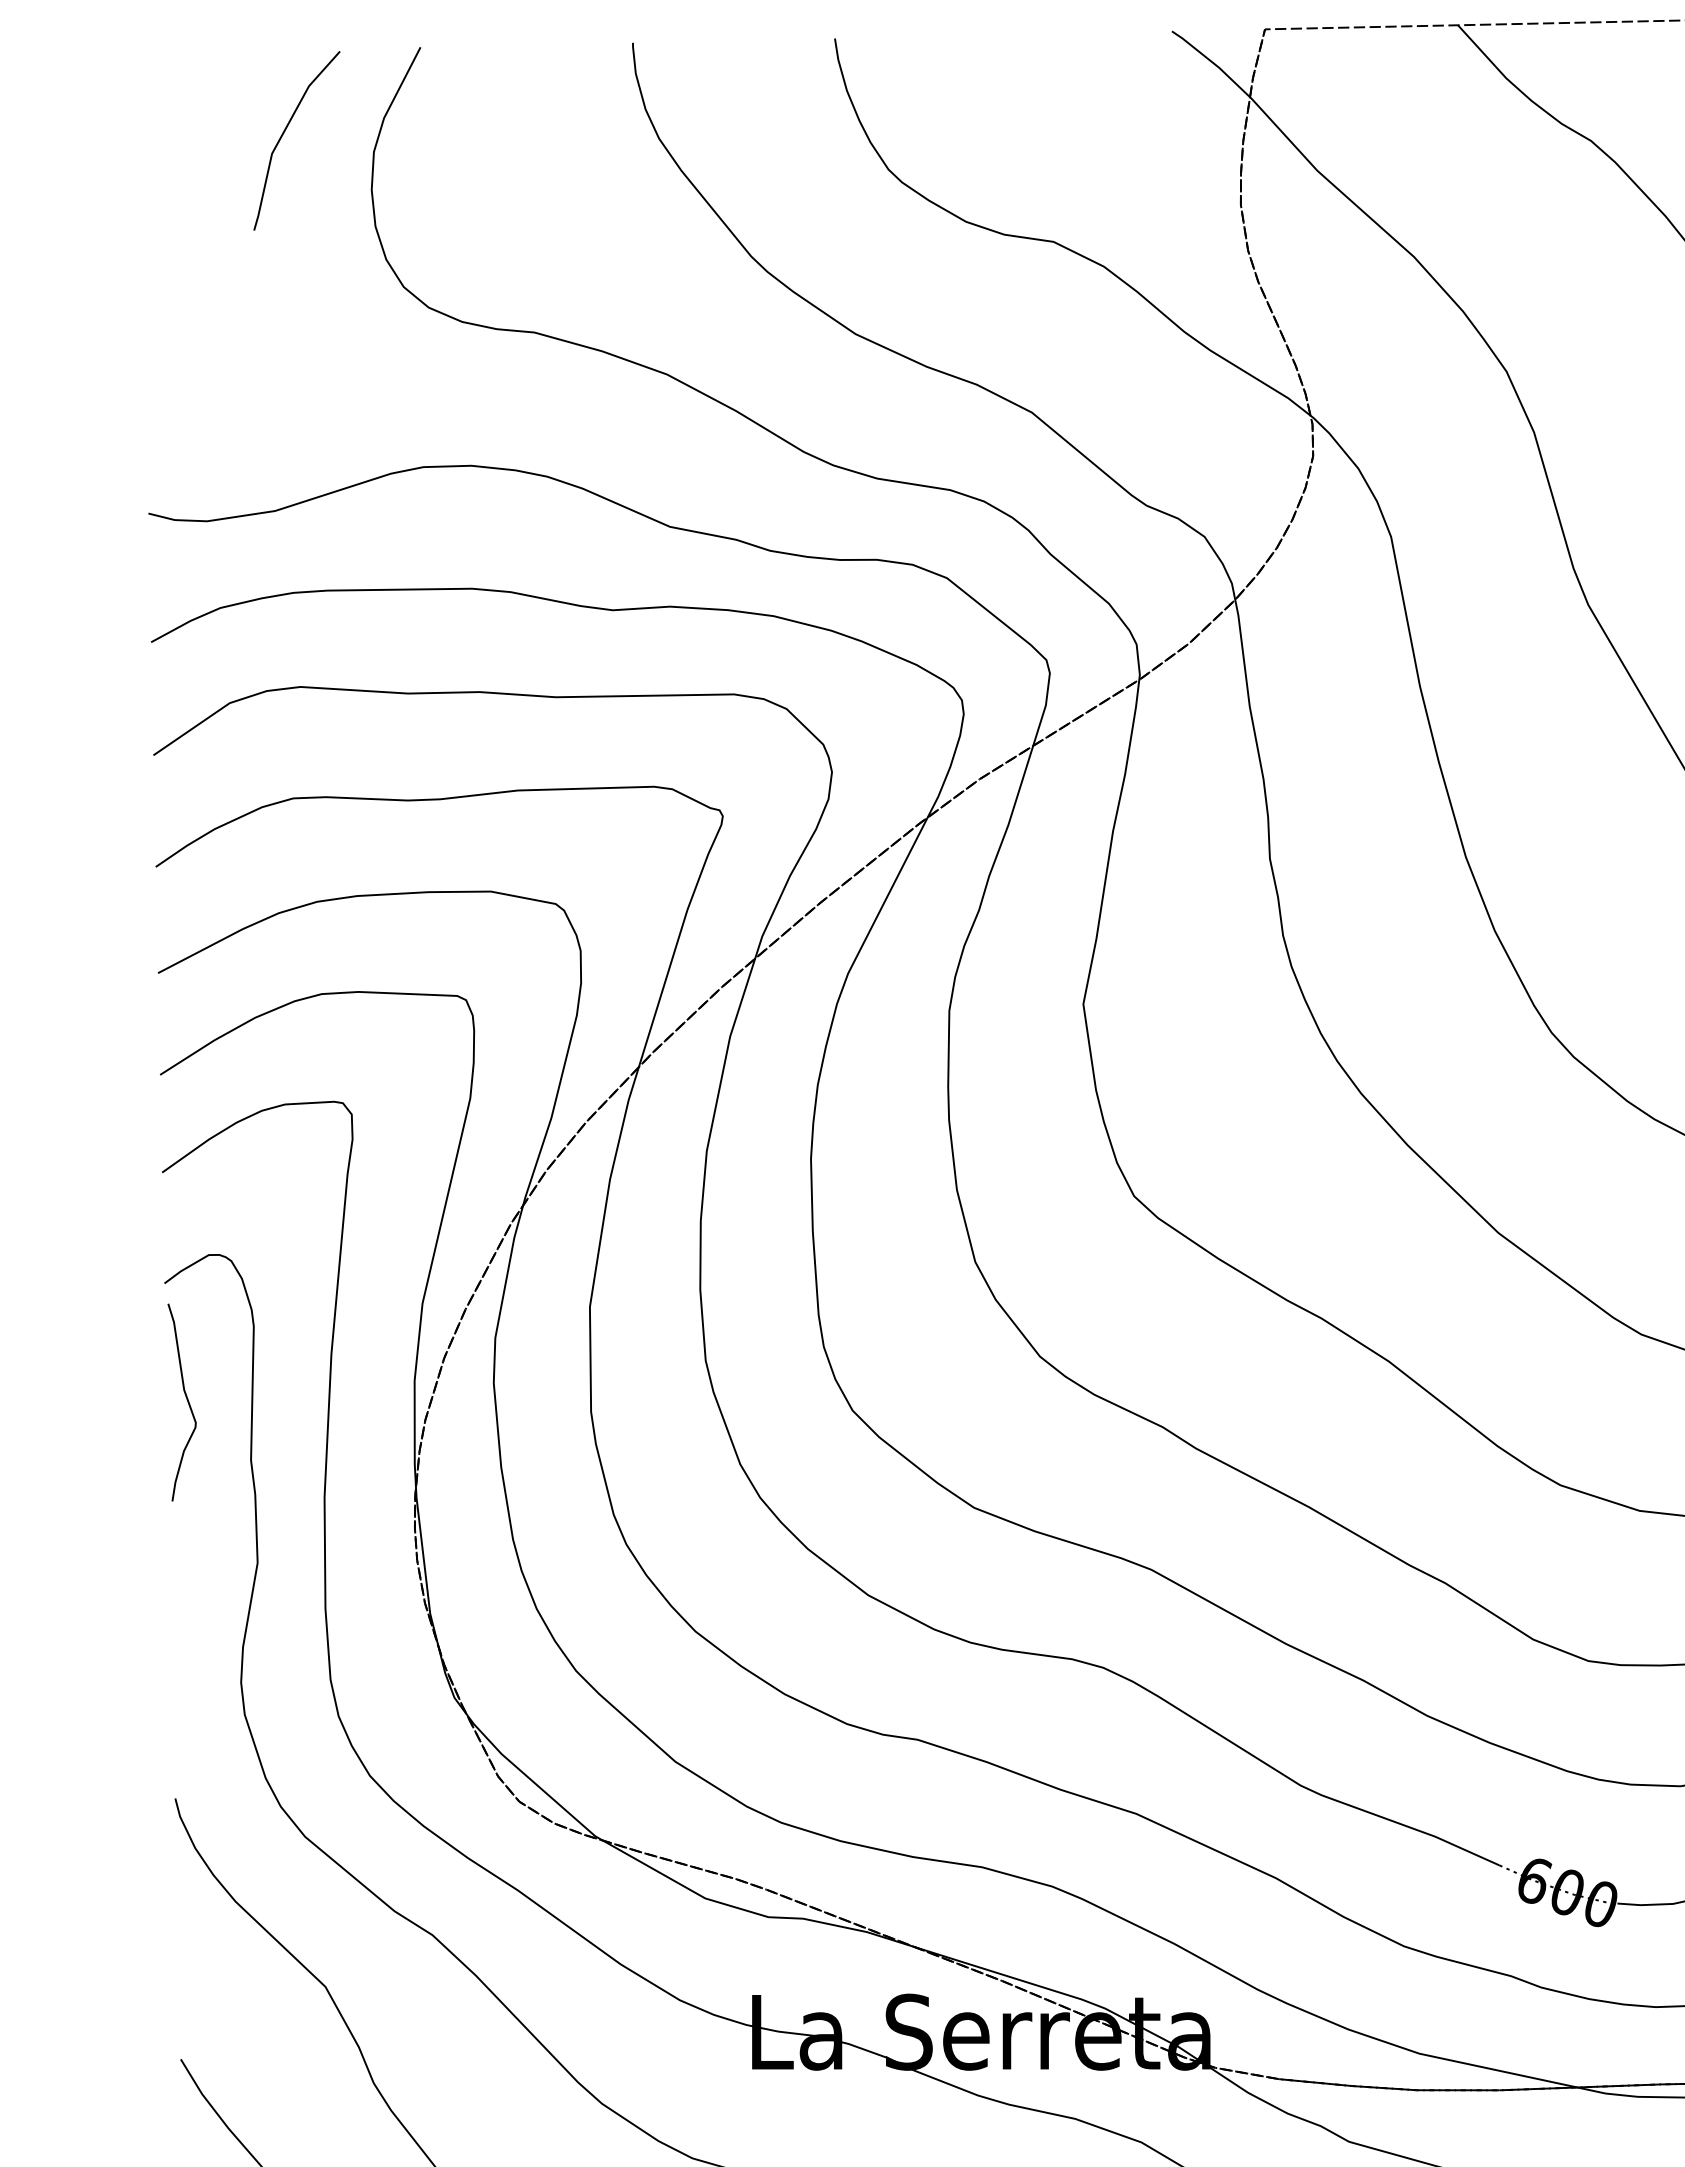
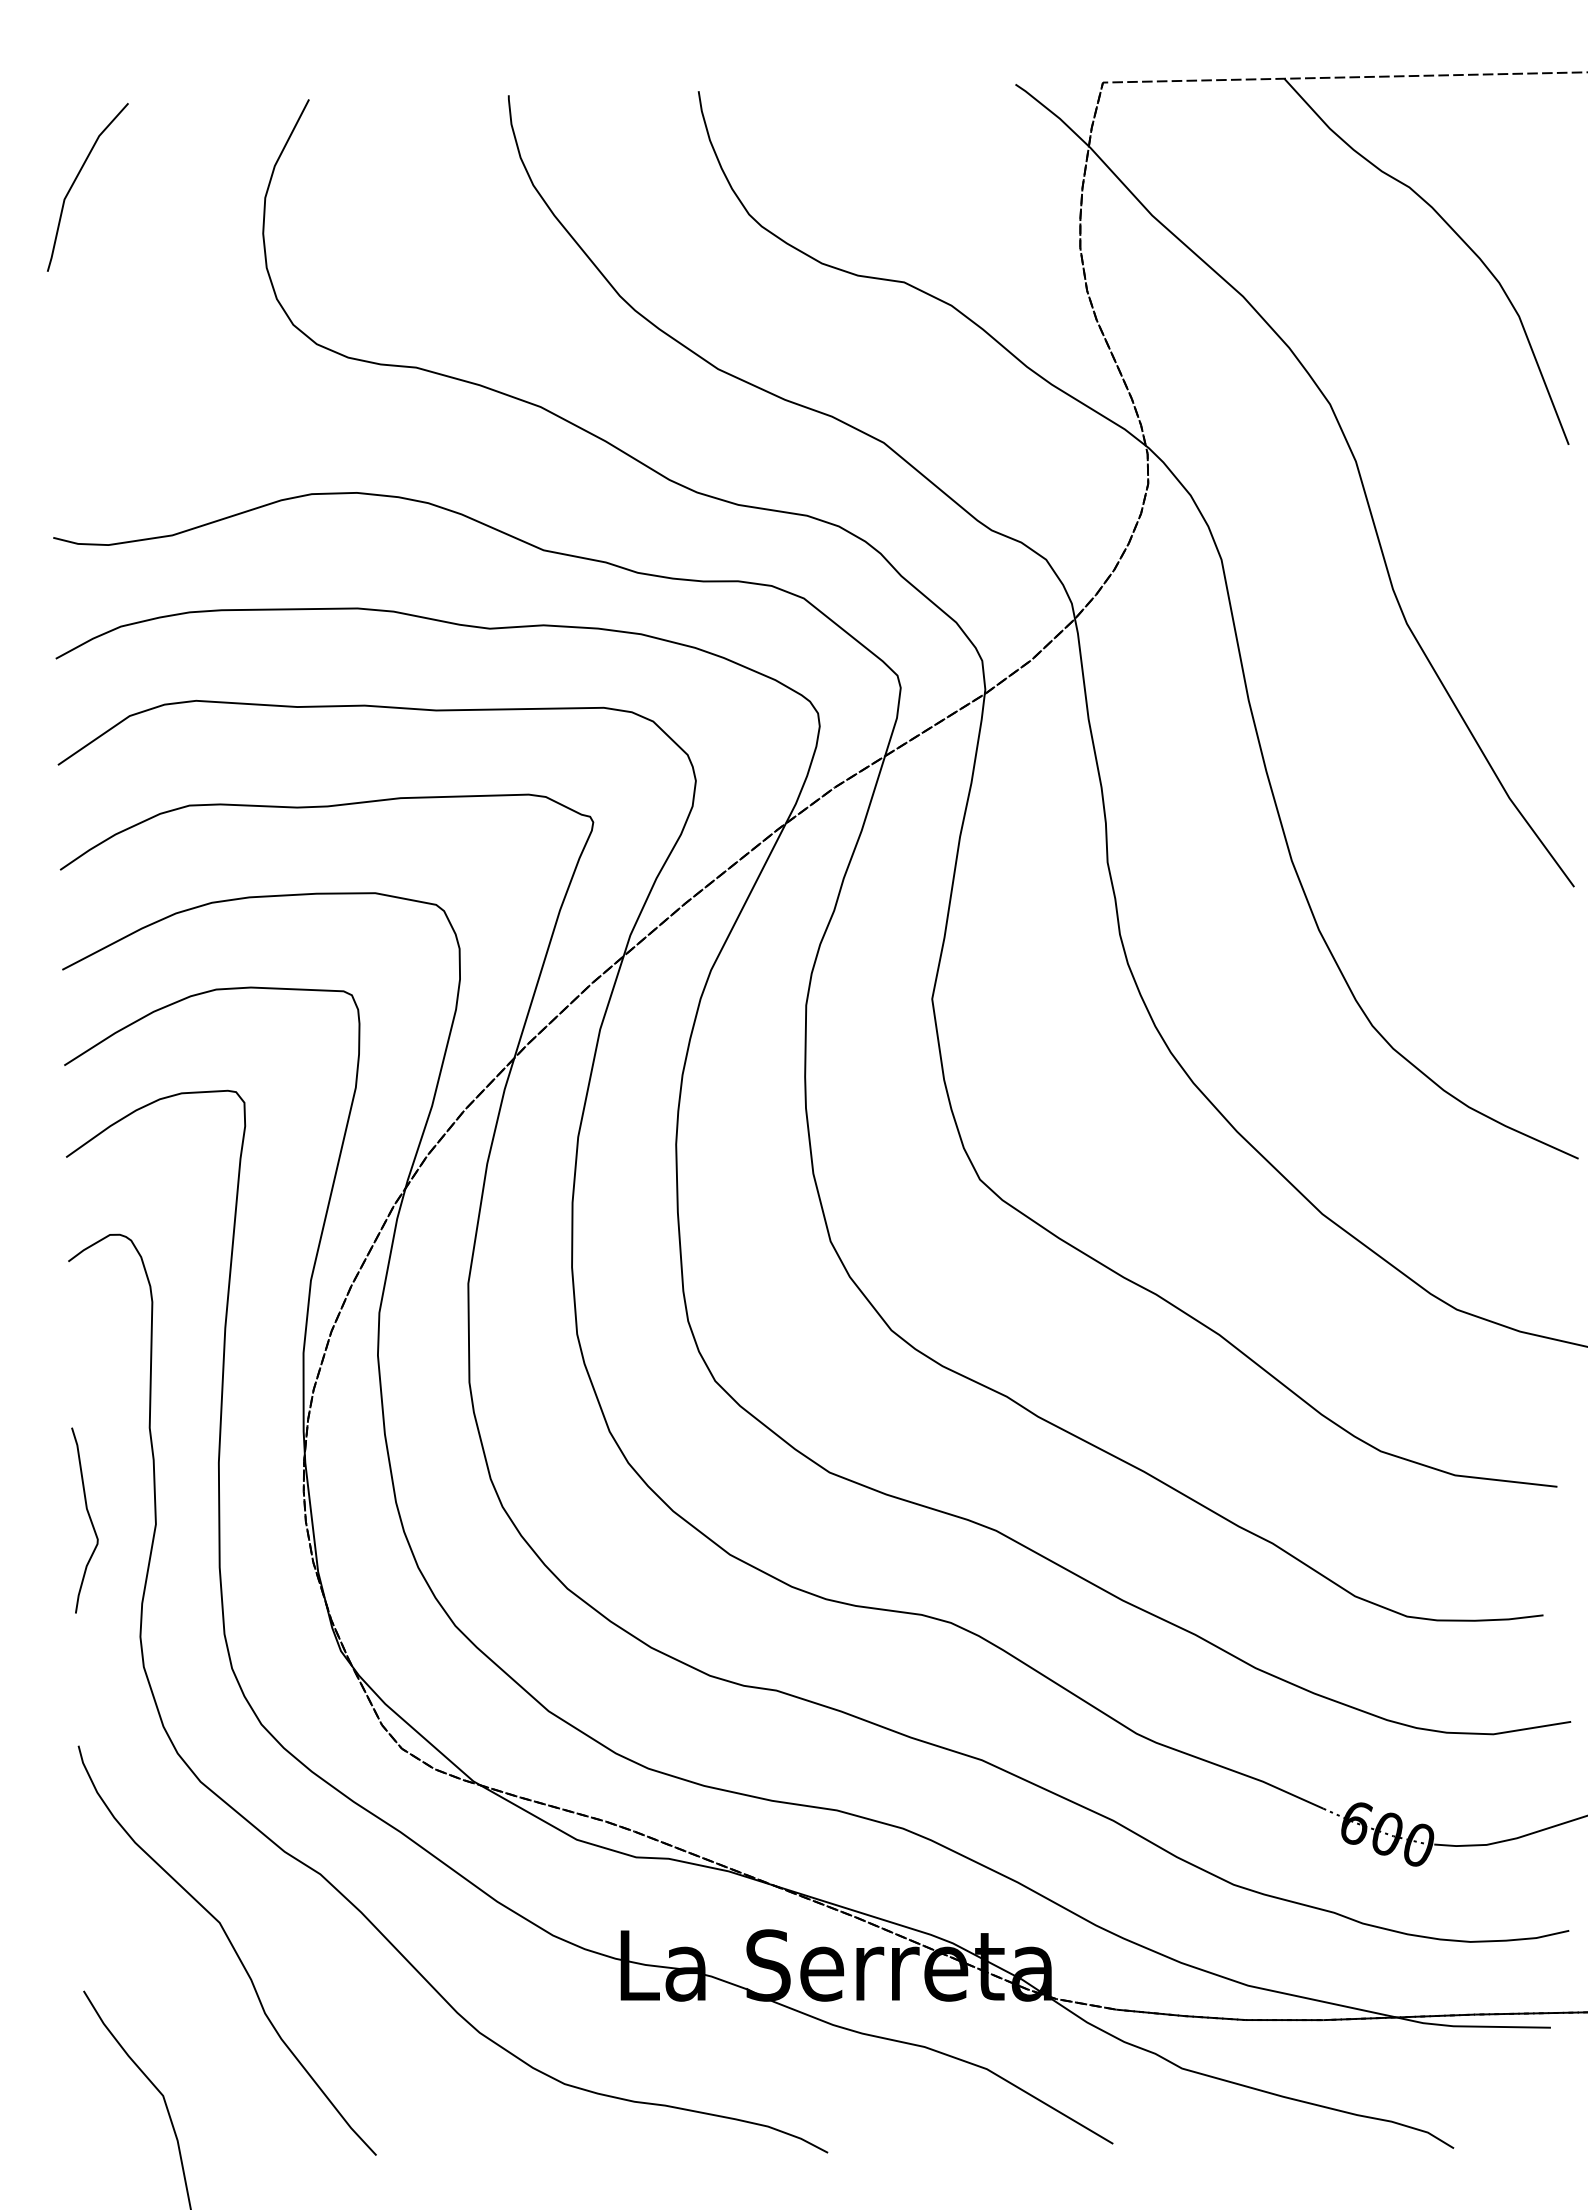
line: (283, 134) -> (75, 181), moved
curve: (186, 1401) -> (89, 1519), moved

